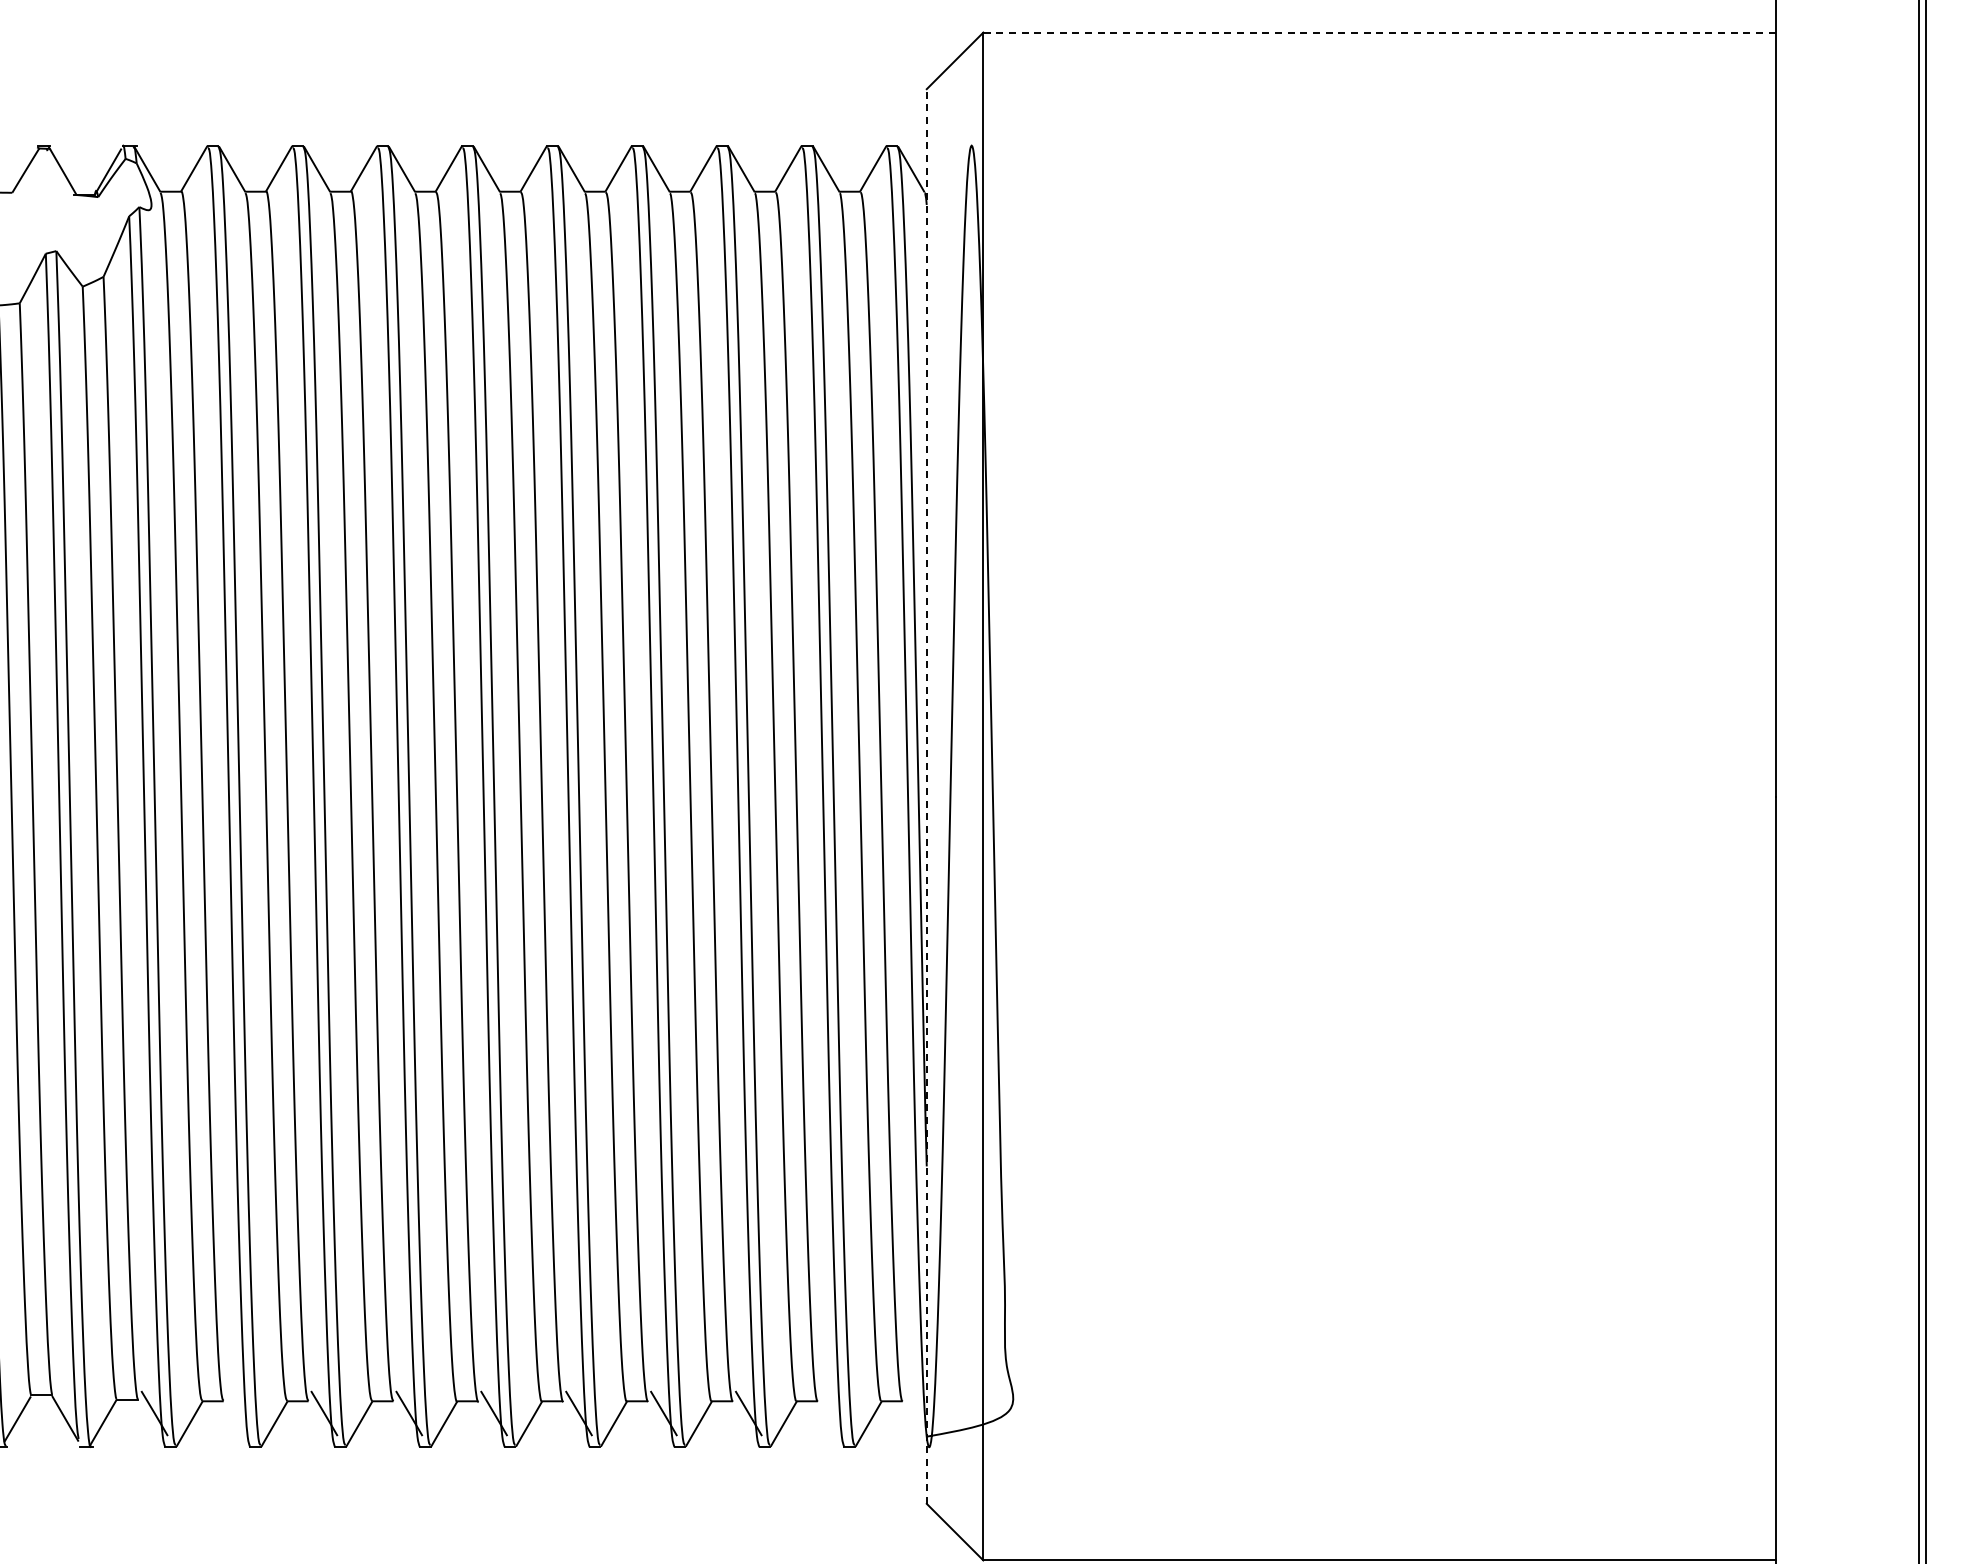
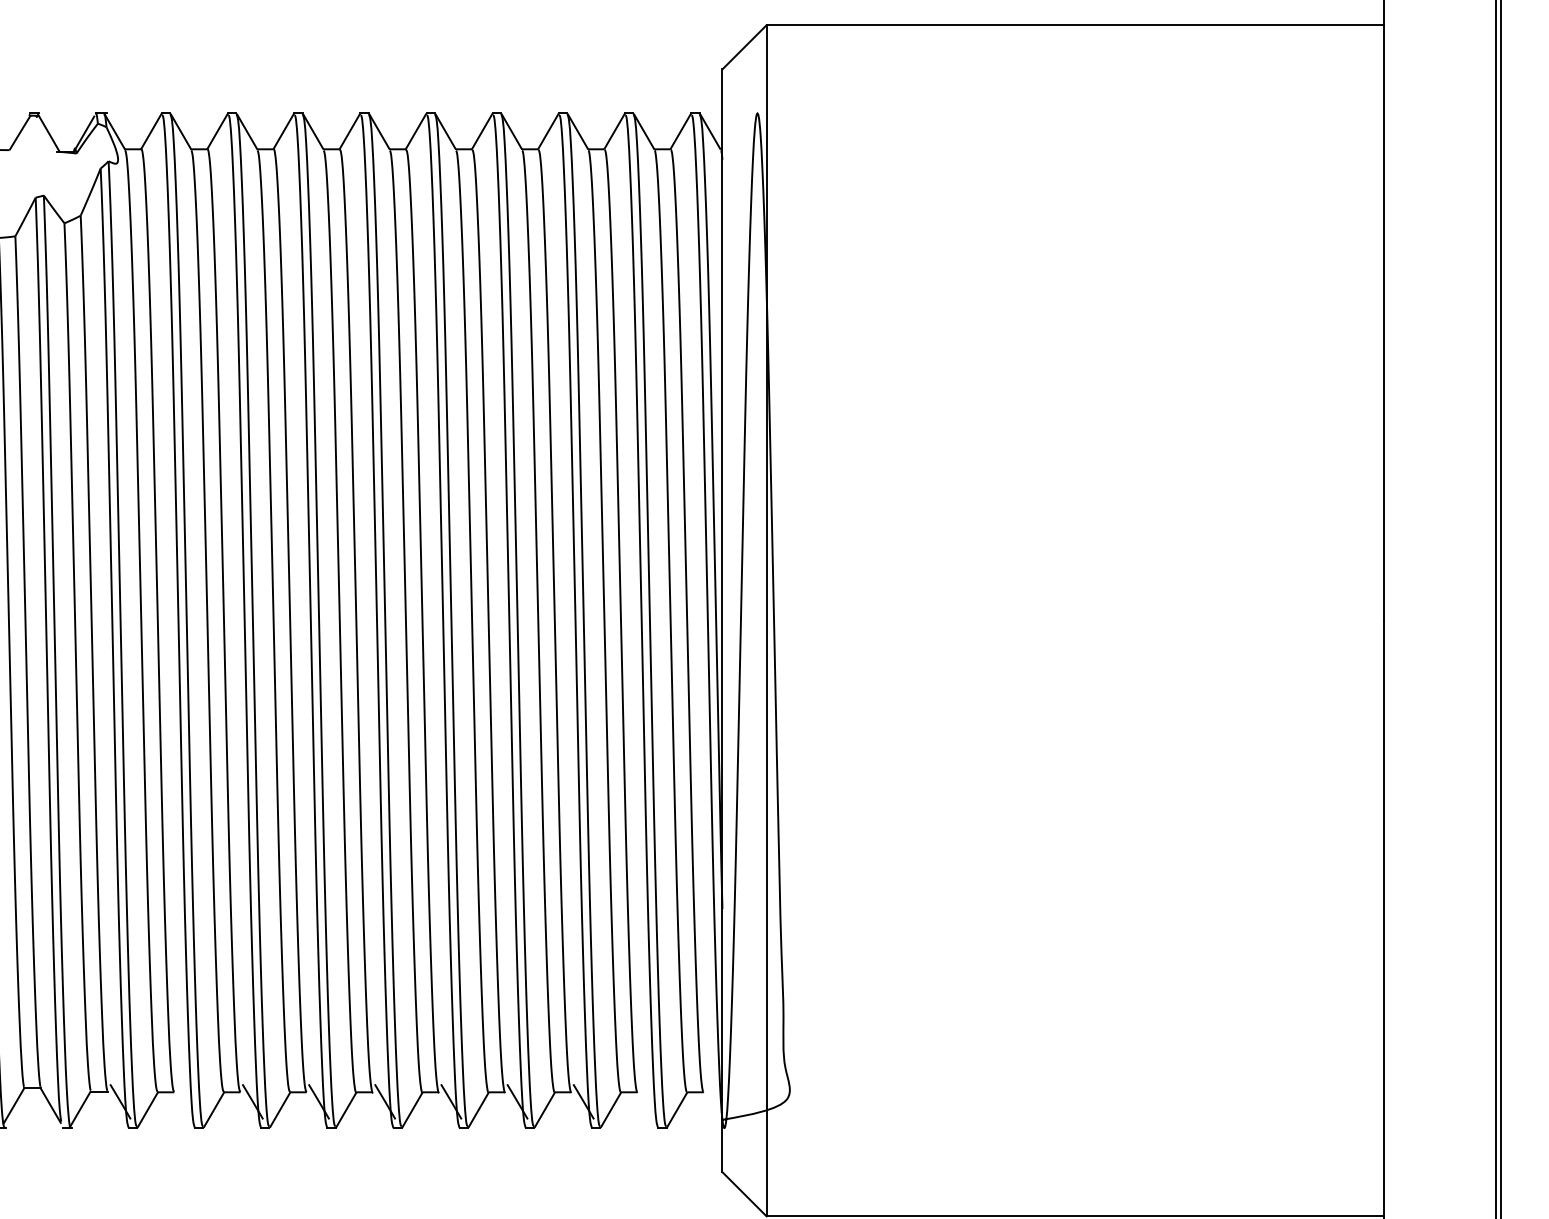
line: (1378, 32) -> (1074, 25), dashed -> solid
line: (926, 796) -> (722, 620), dashed -> solid

